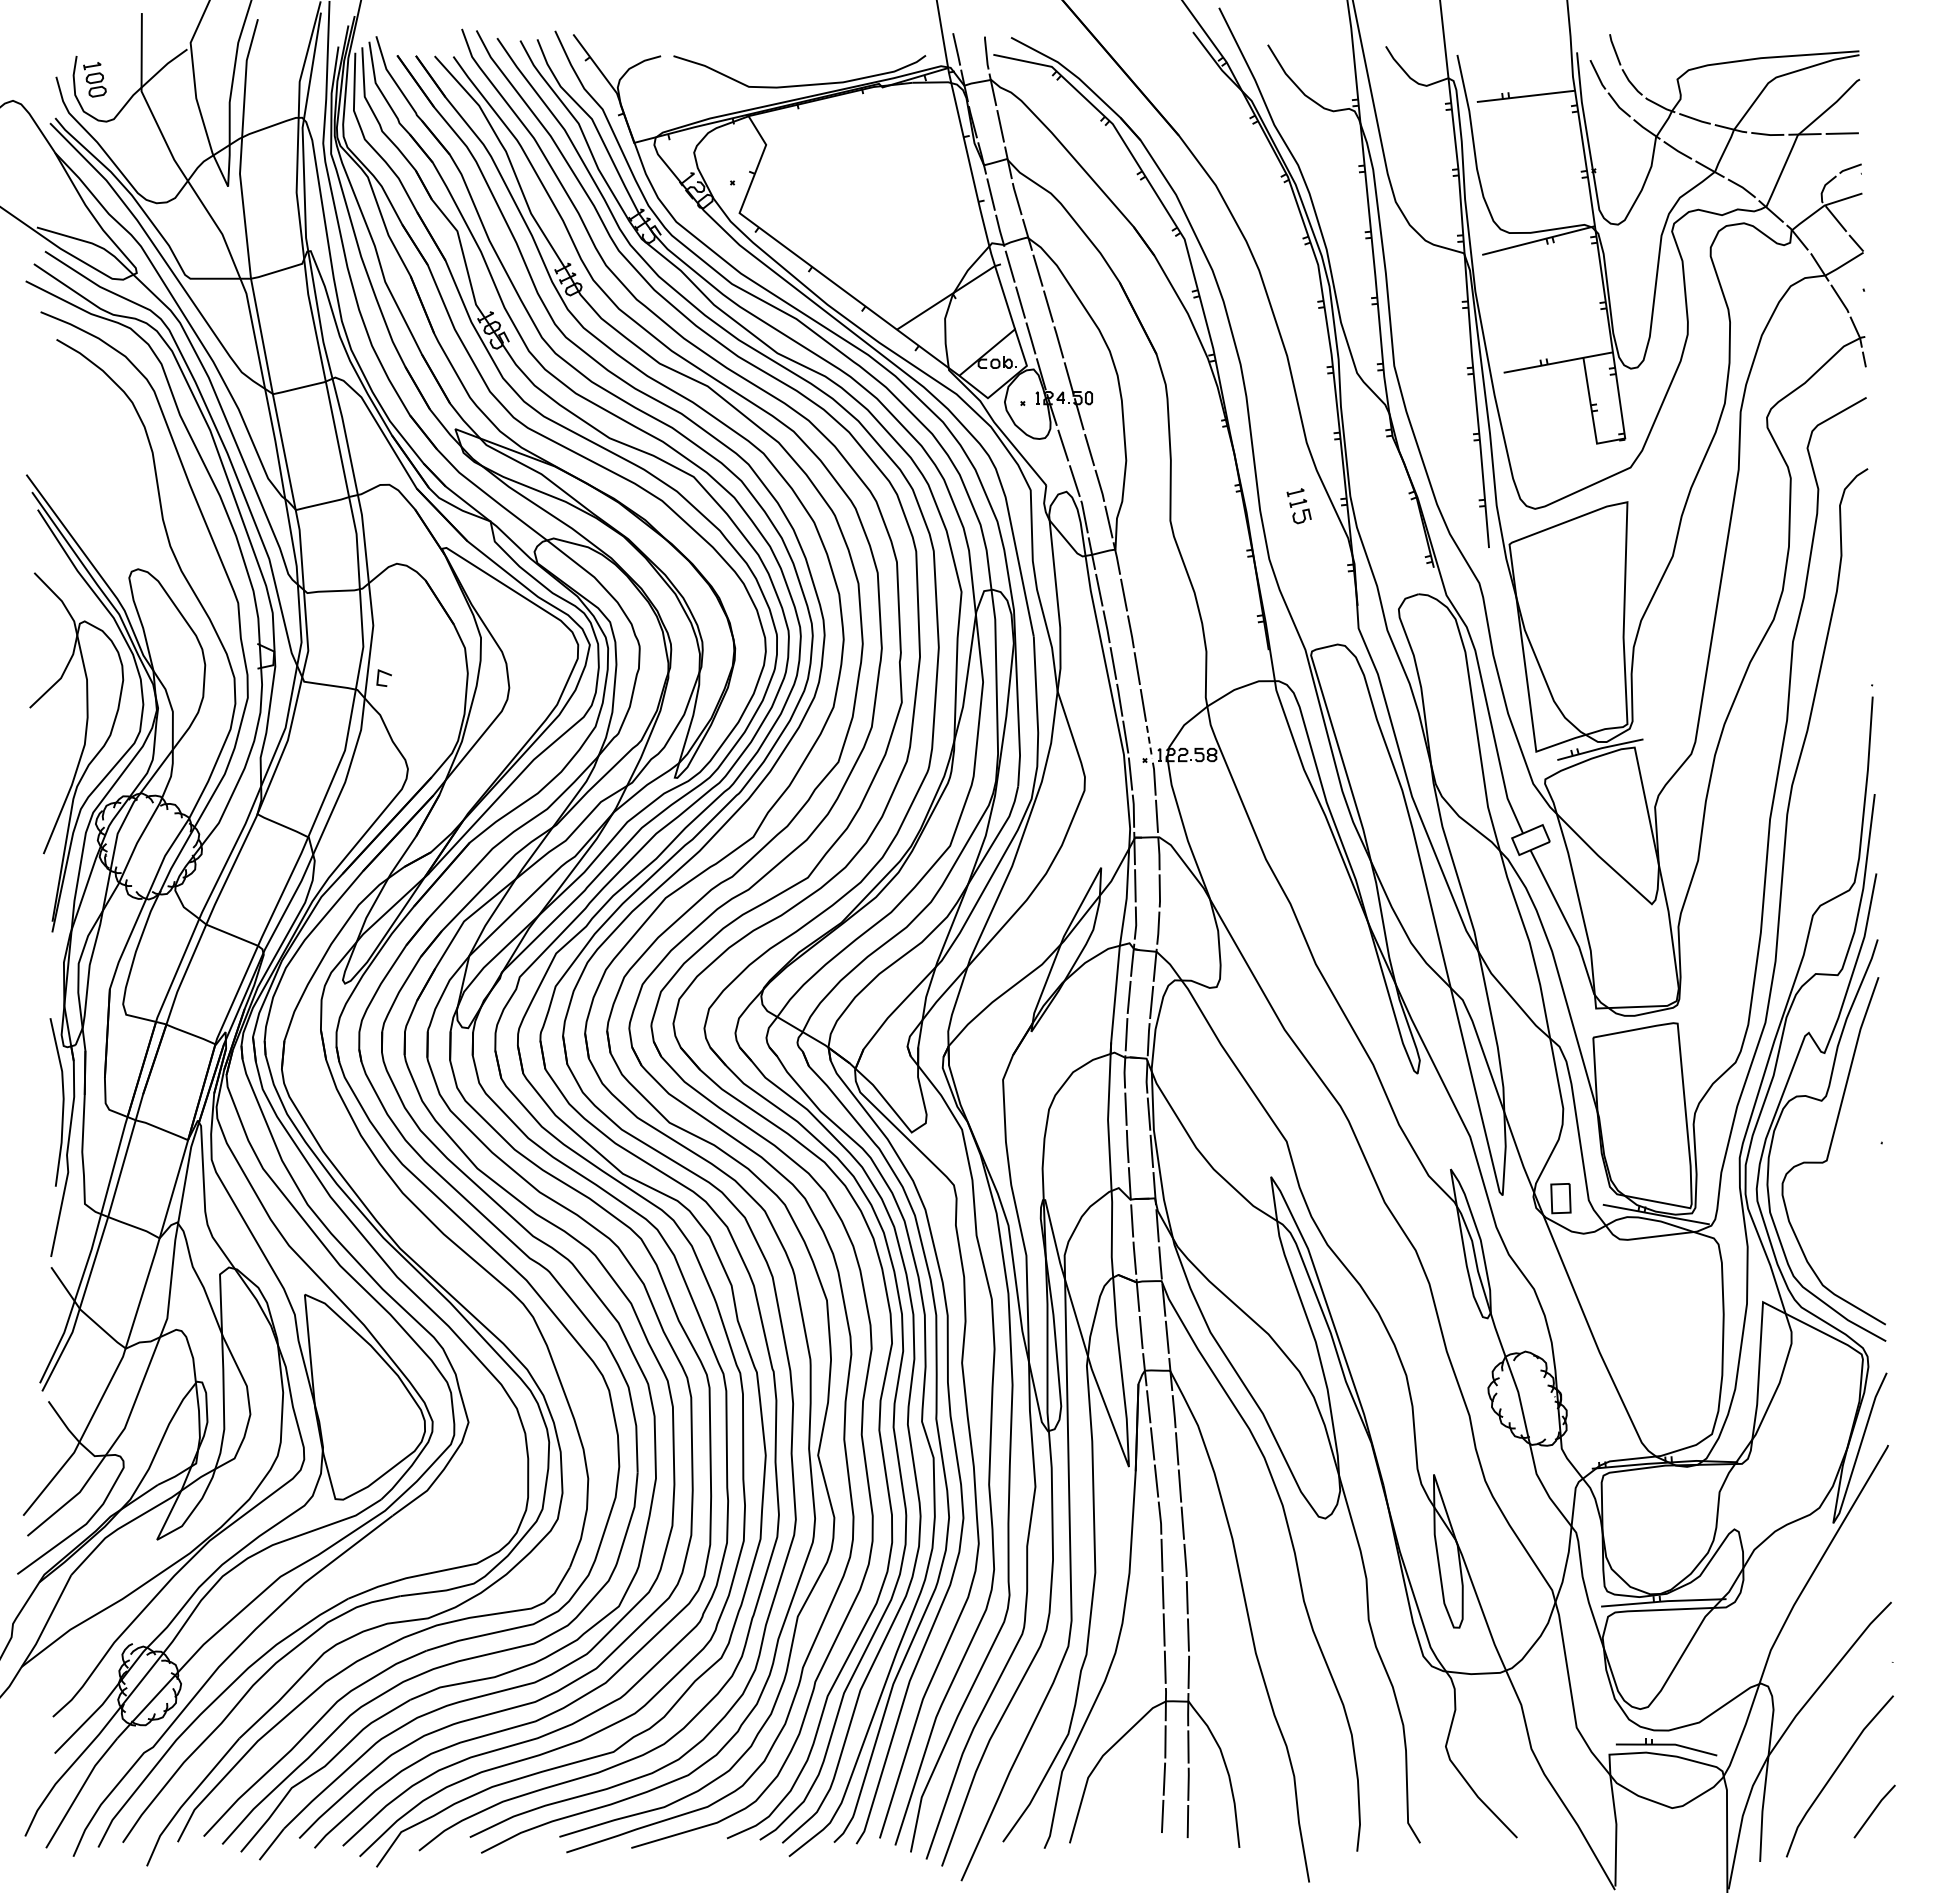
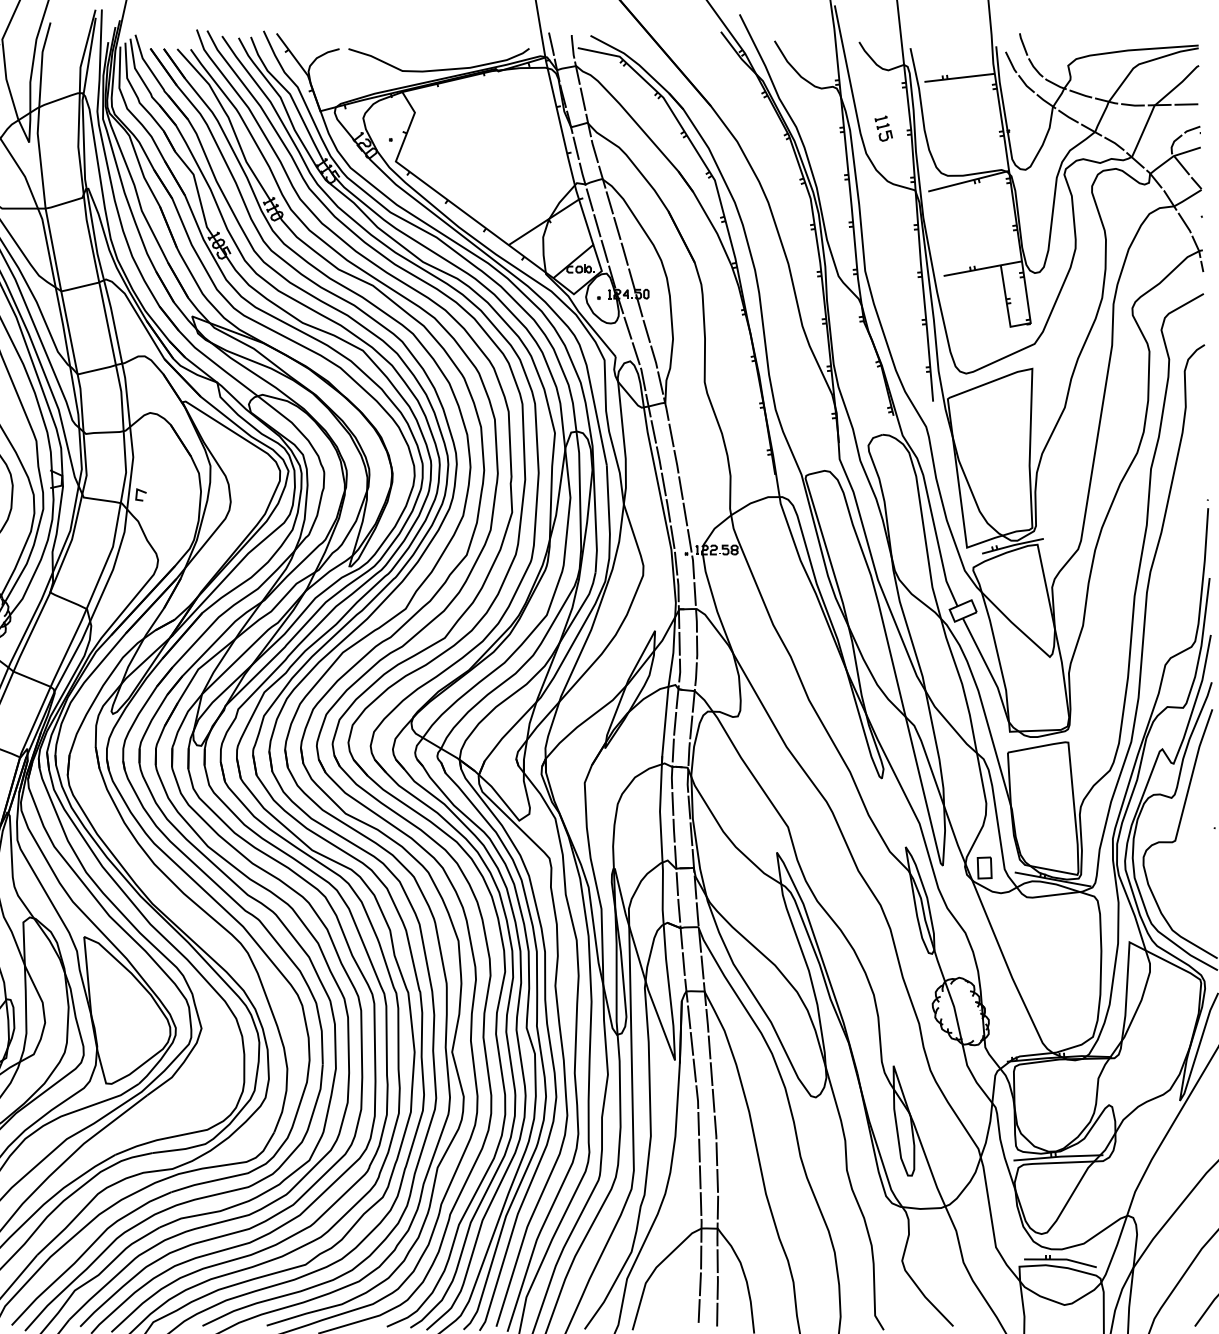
part: (1298, 506) -> (883, 128), moved
line: (1149, 742) -> (689, 541), dashed -> solid

